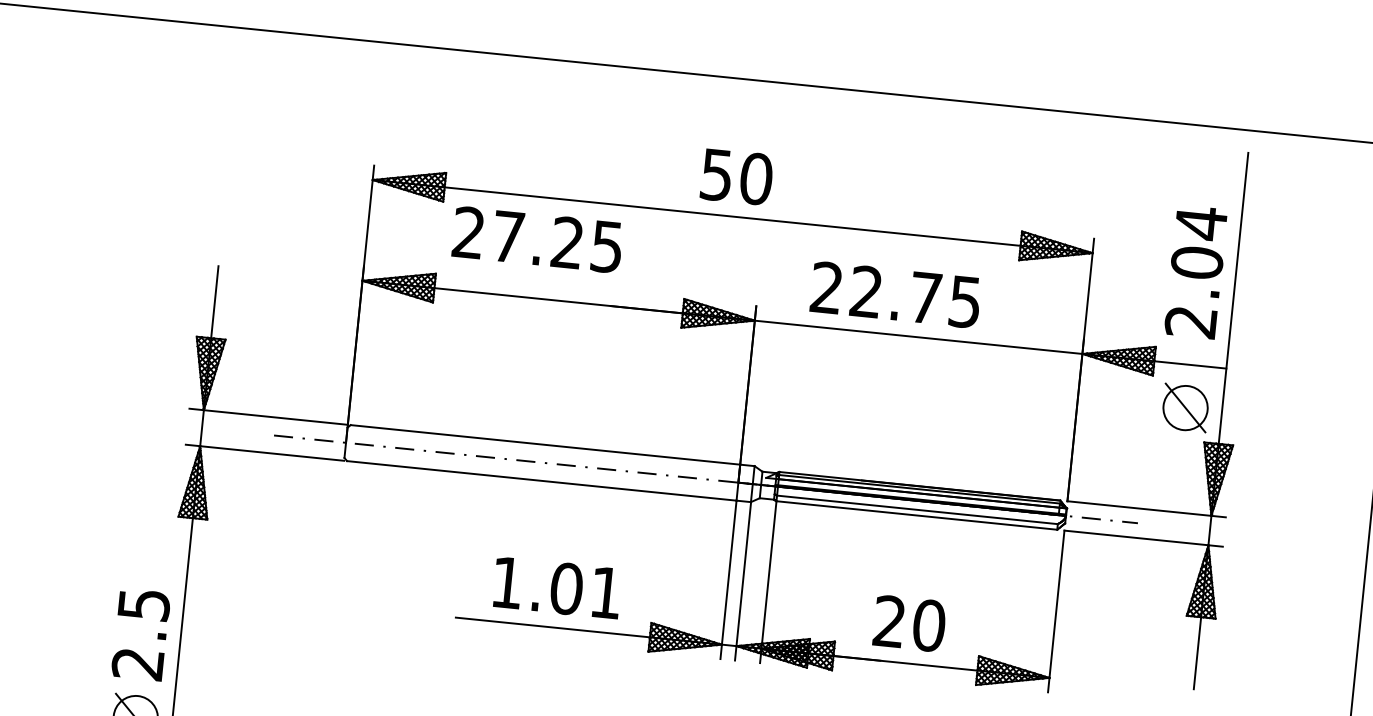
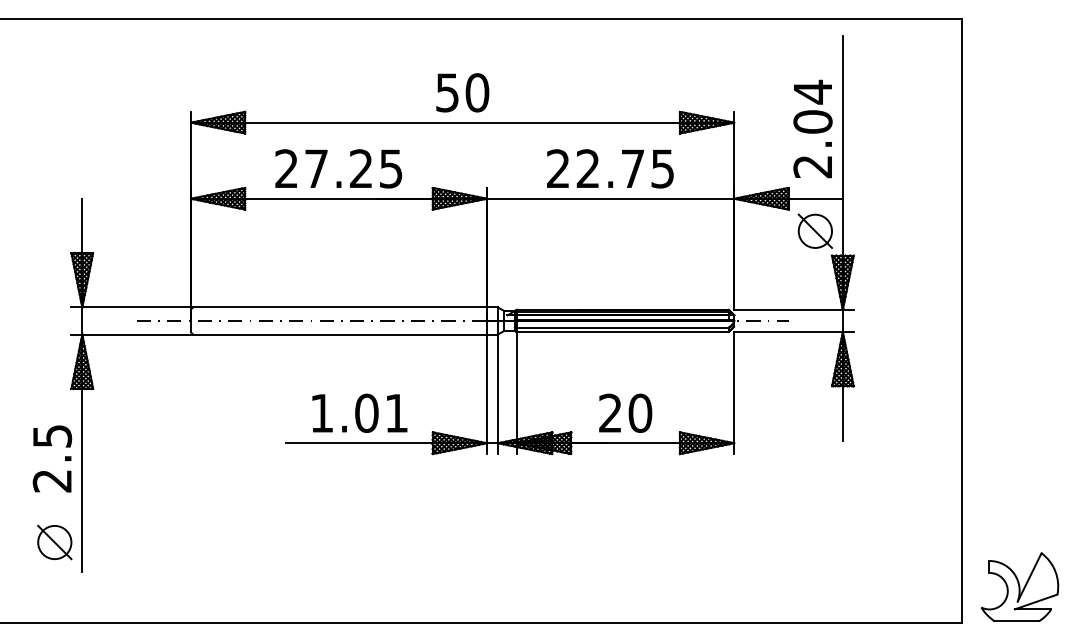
text: (537, 239) -> (338, 168), moved
text: (896, 294) -> (610, 168), moved
text: (141, 634) -> (52, 458), moved

